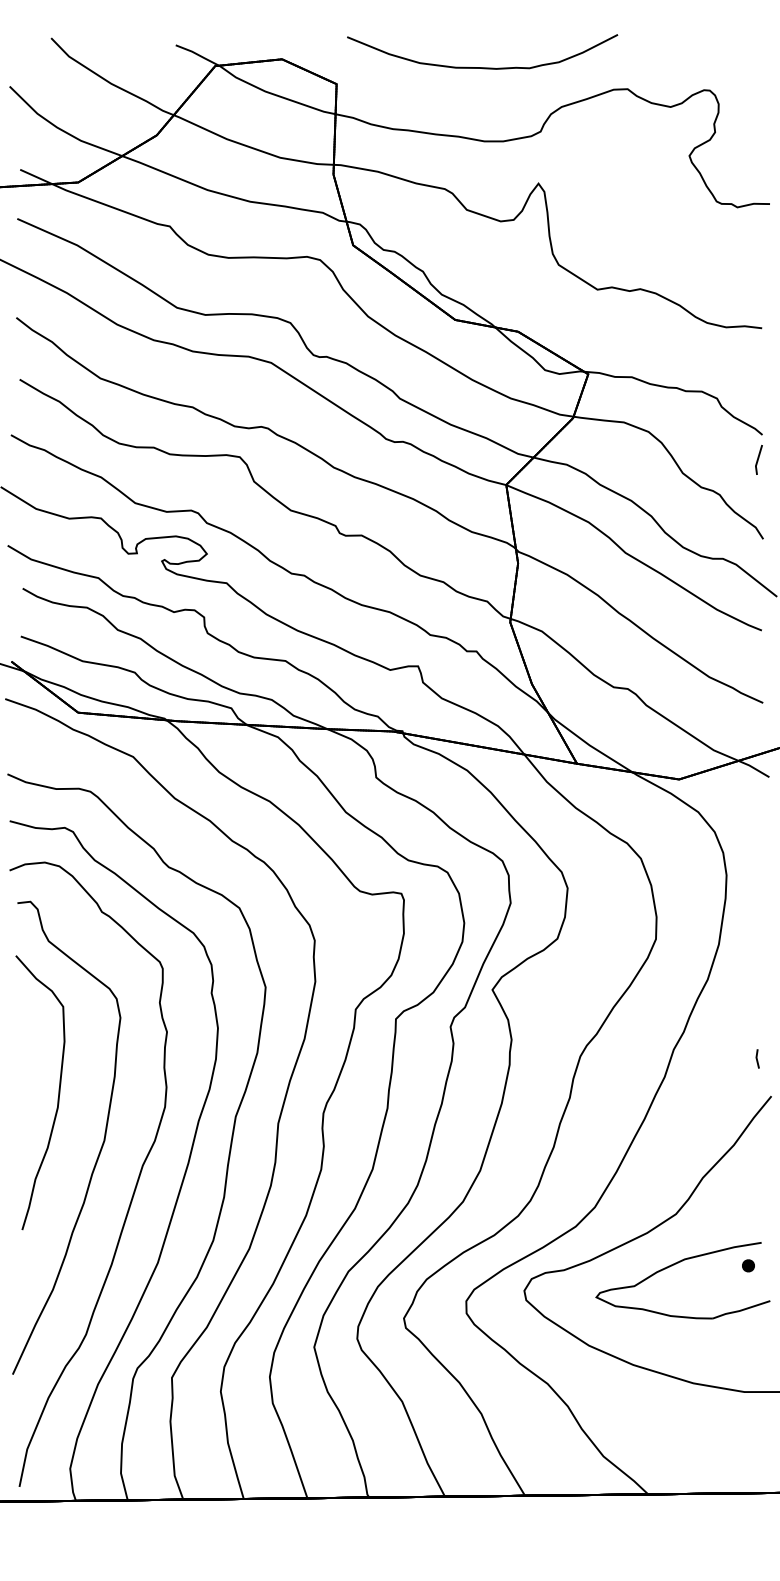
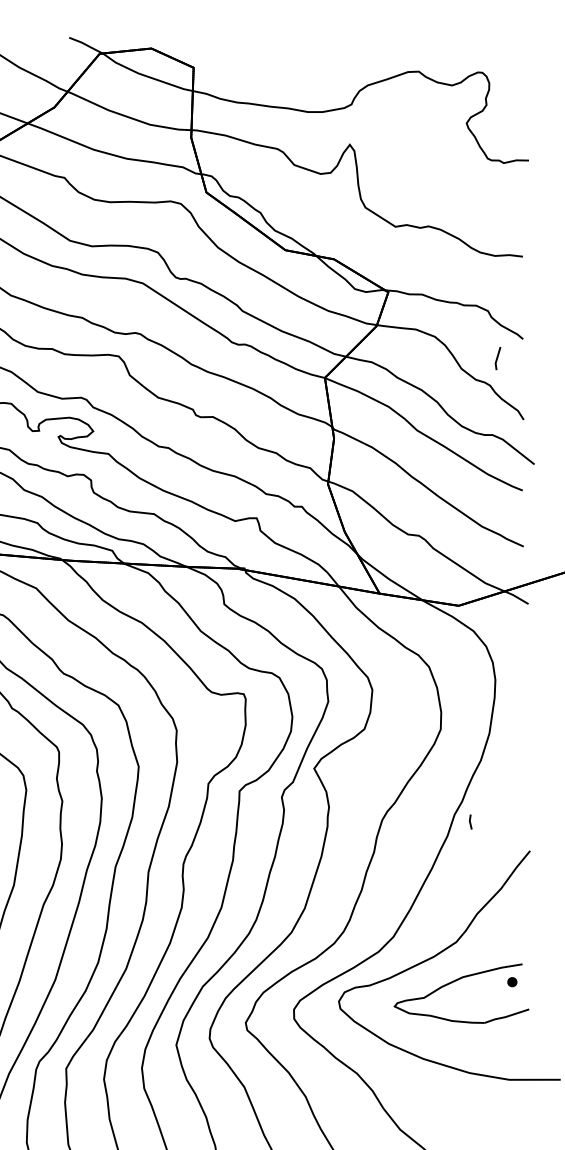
curve: (482, 67) -> (306, 54), removed
line: (758, 459) -> (497, 358), moved
line: (757, 1058) -> (470, 821), moved

